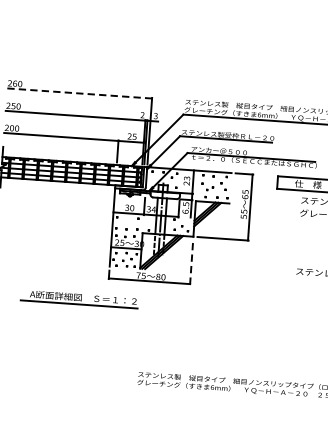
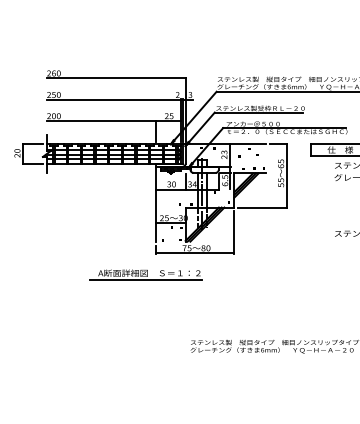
line: (79, 93) -> (116, 78), dashed -> solid
line: (191, 262) -> (234, 232), dashed -> solid
part: (79, 298) -> (145, 274), moved

